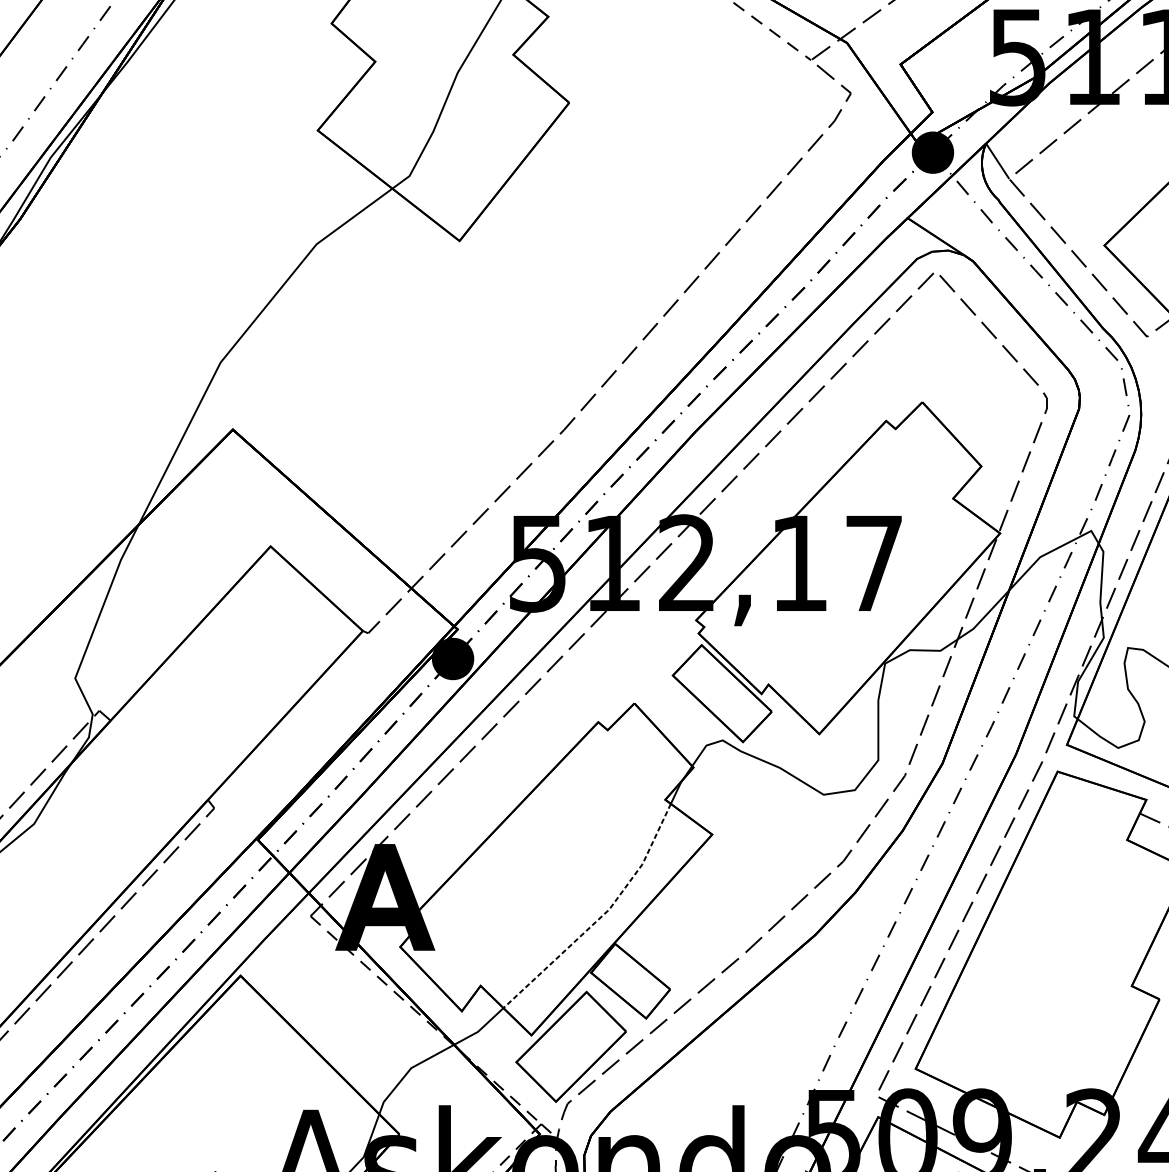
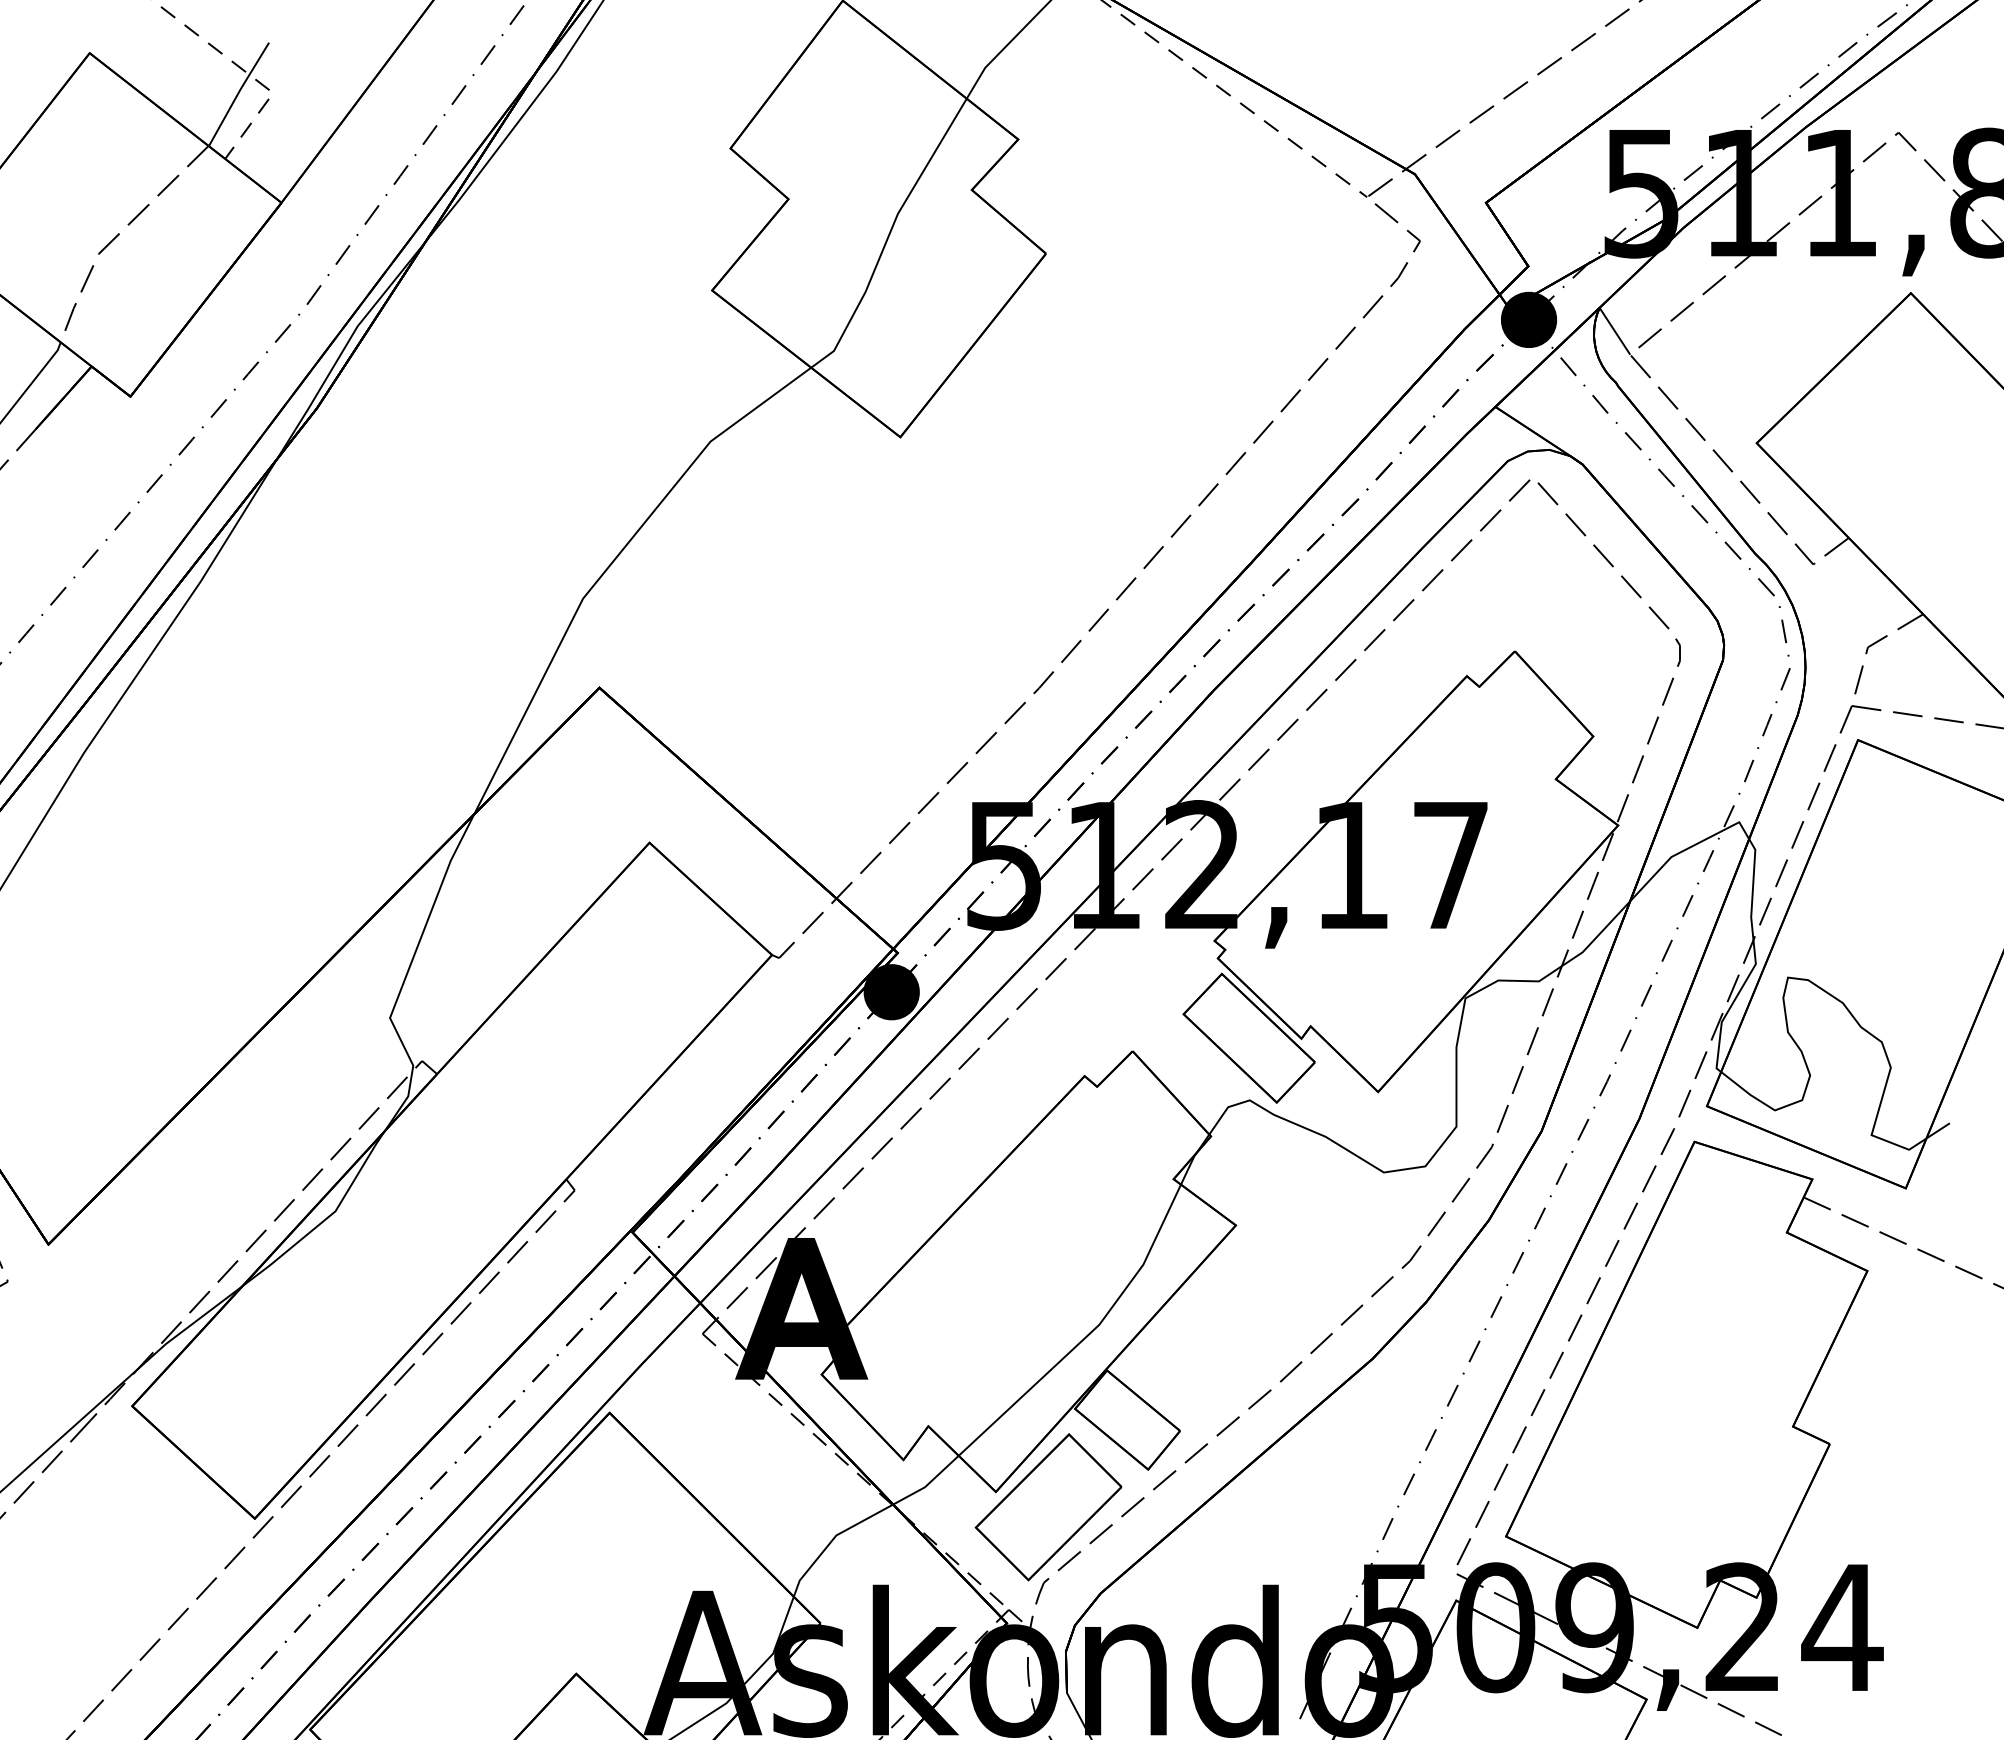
line: (601, 916) -> (1089, 1334), dashed -> solid

